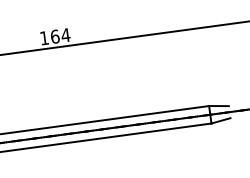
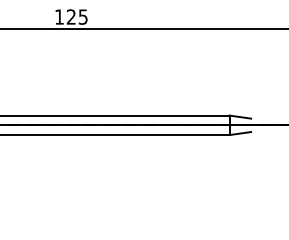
text: (60, 35) -> (77, 16), 164 -> 125

